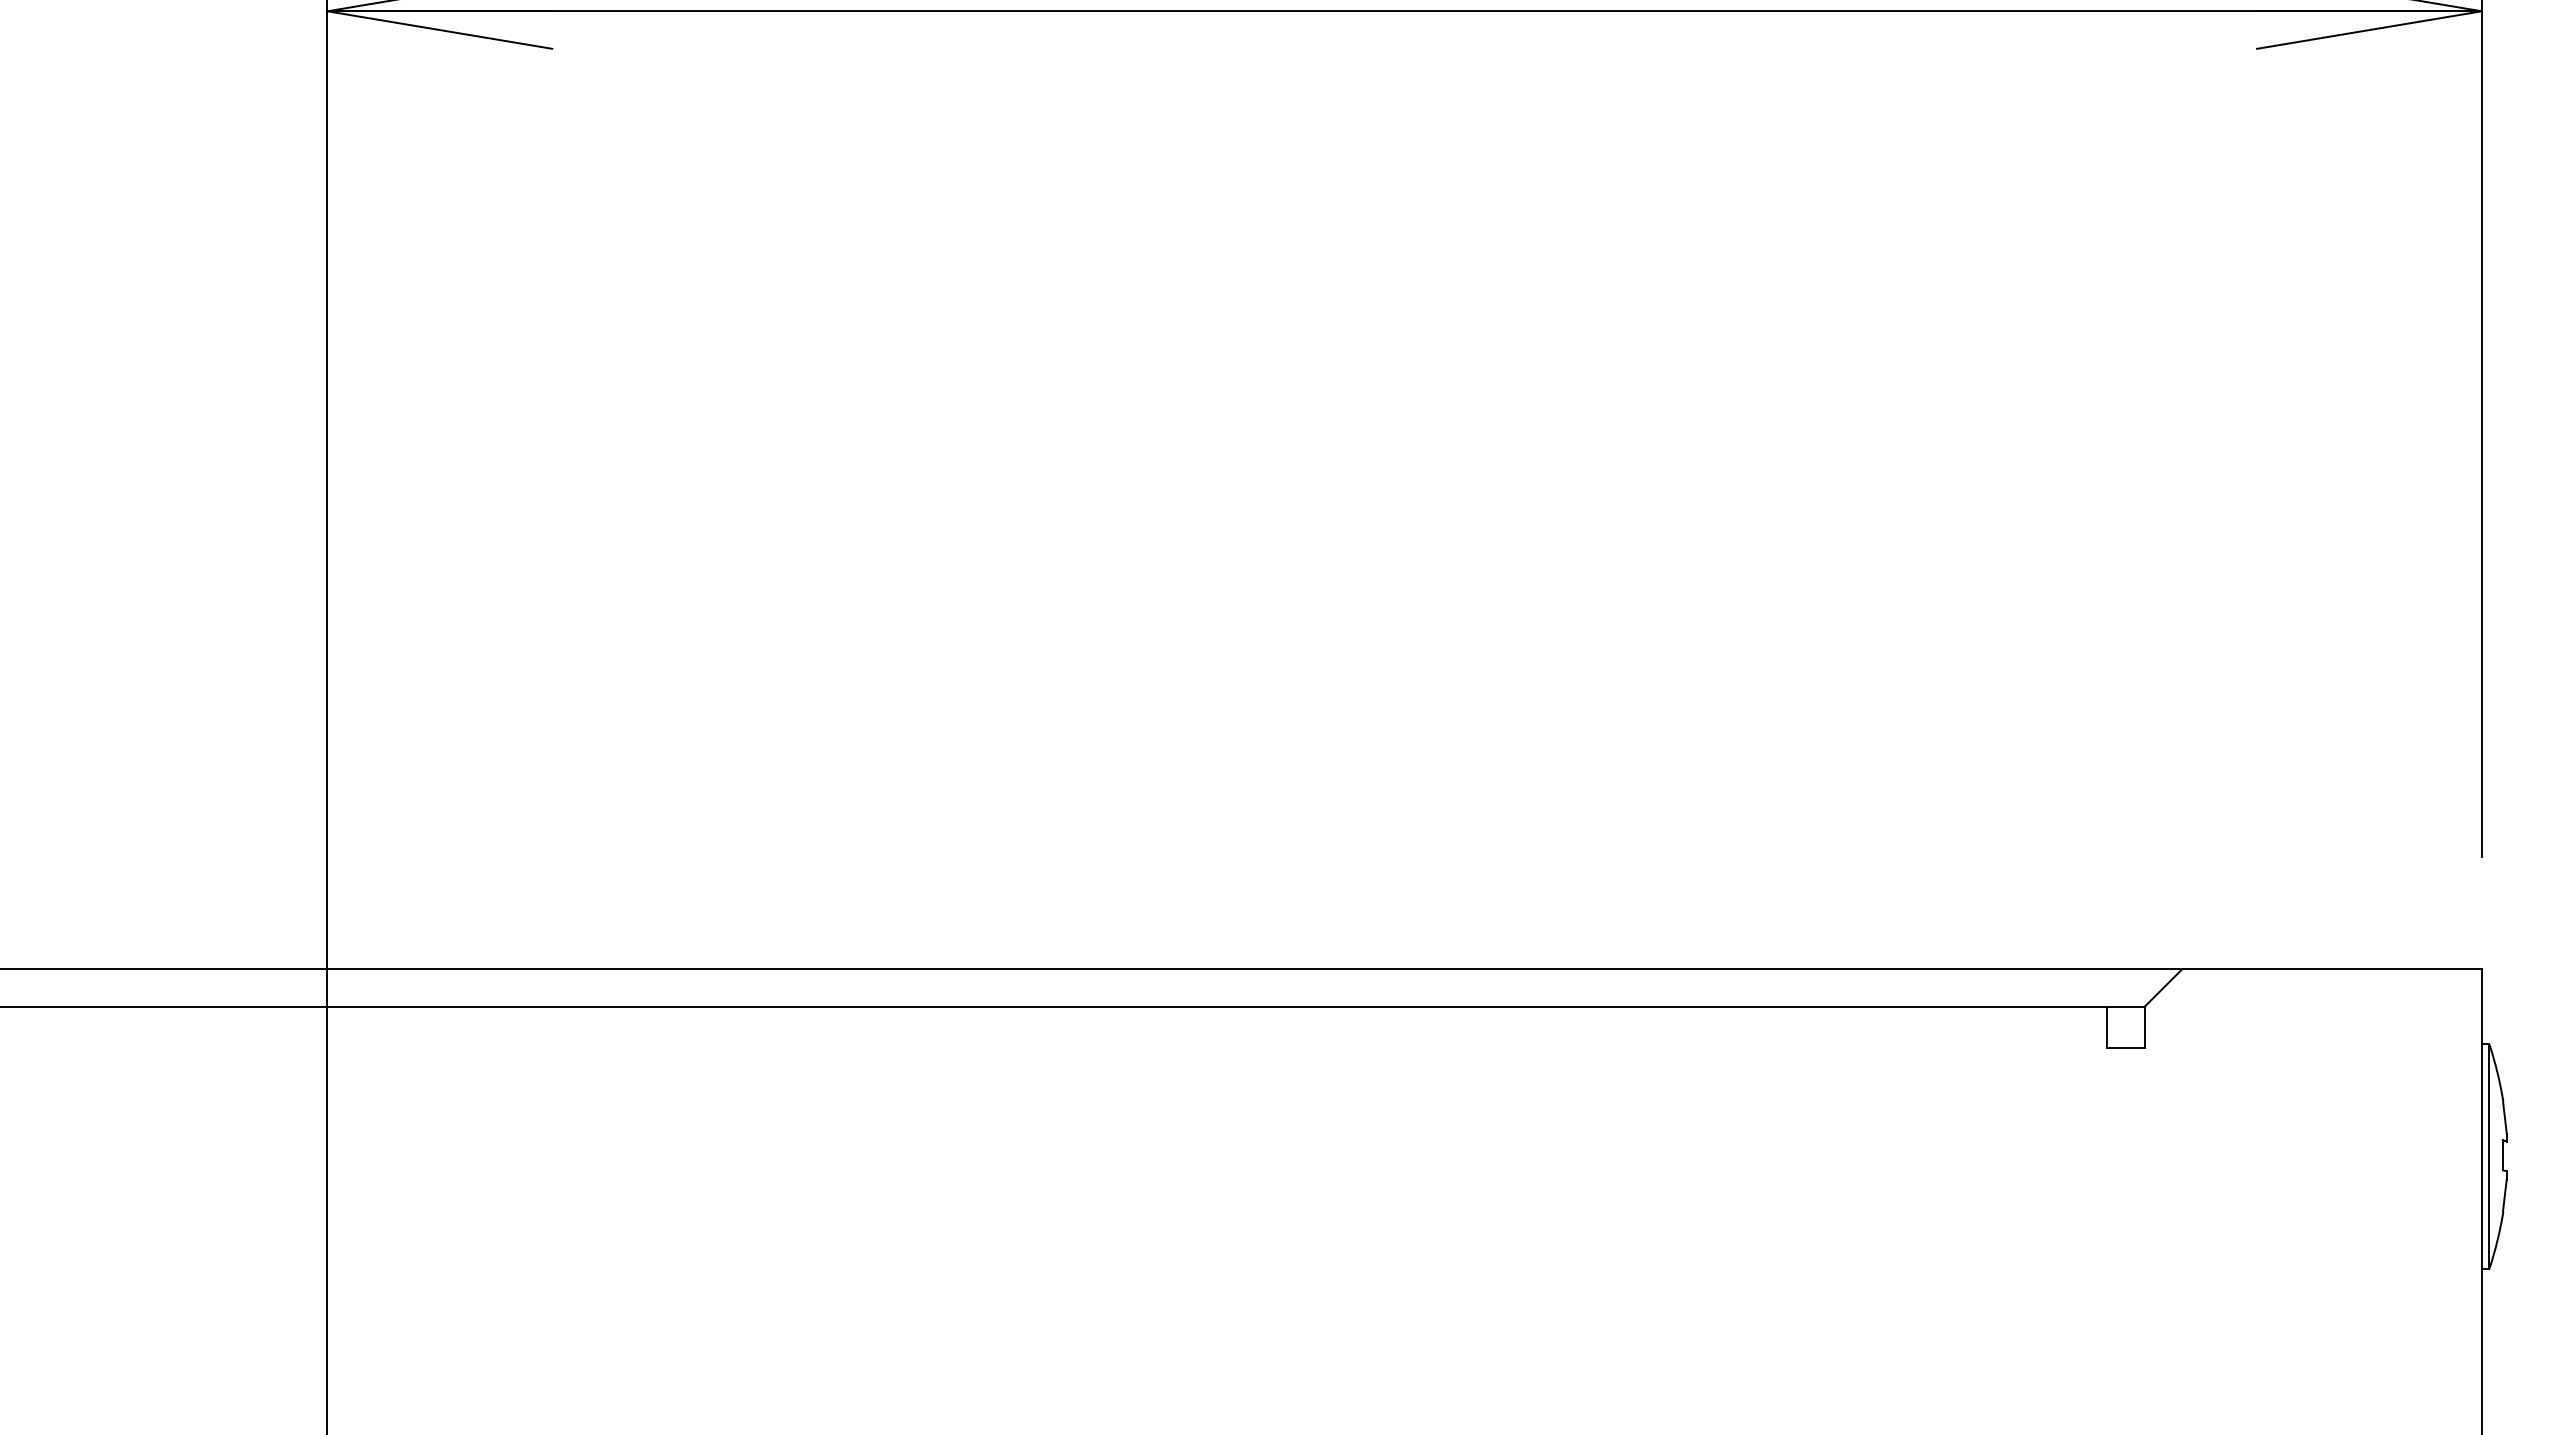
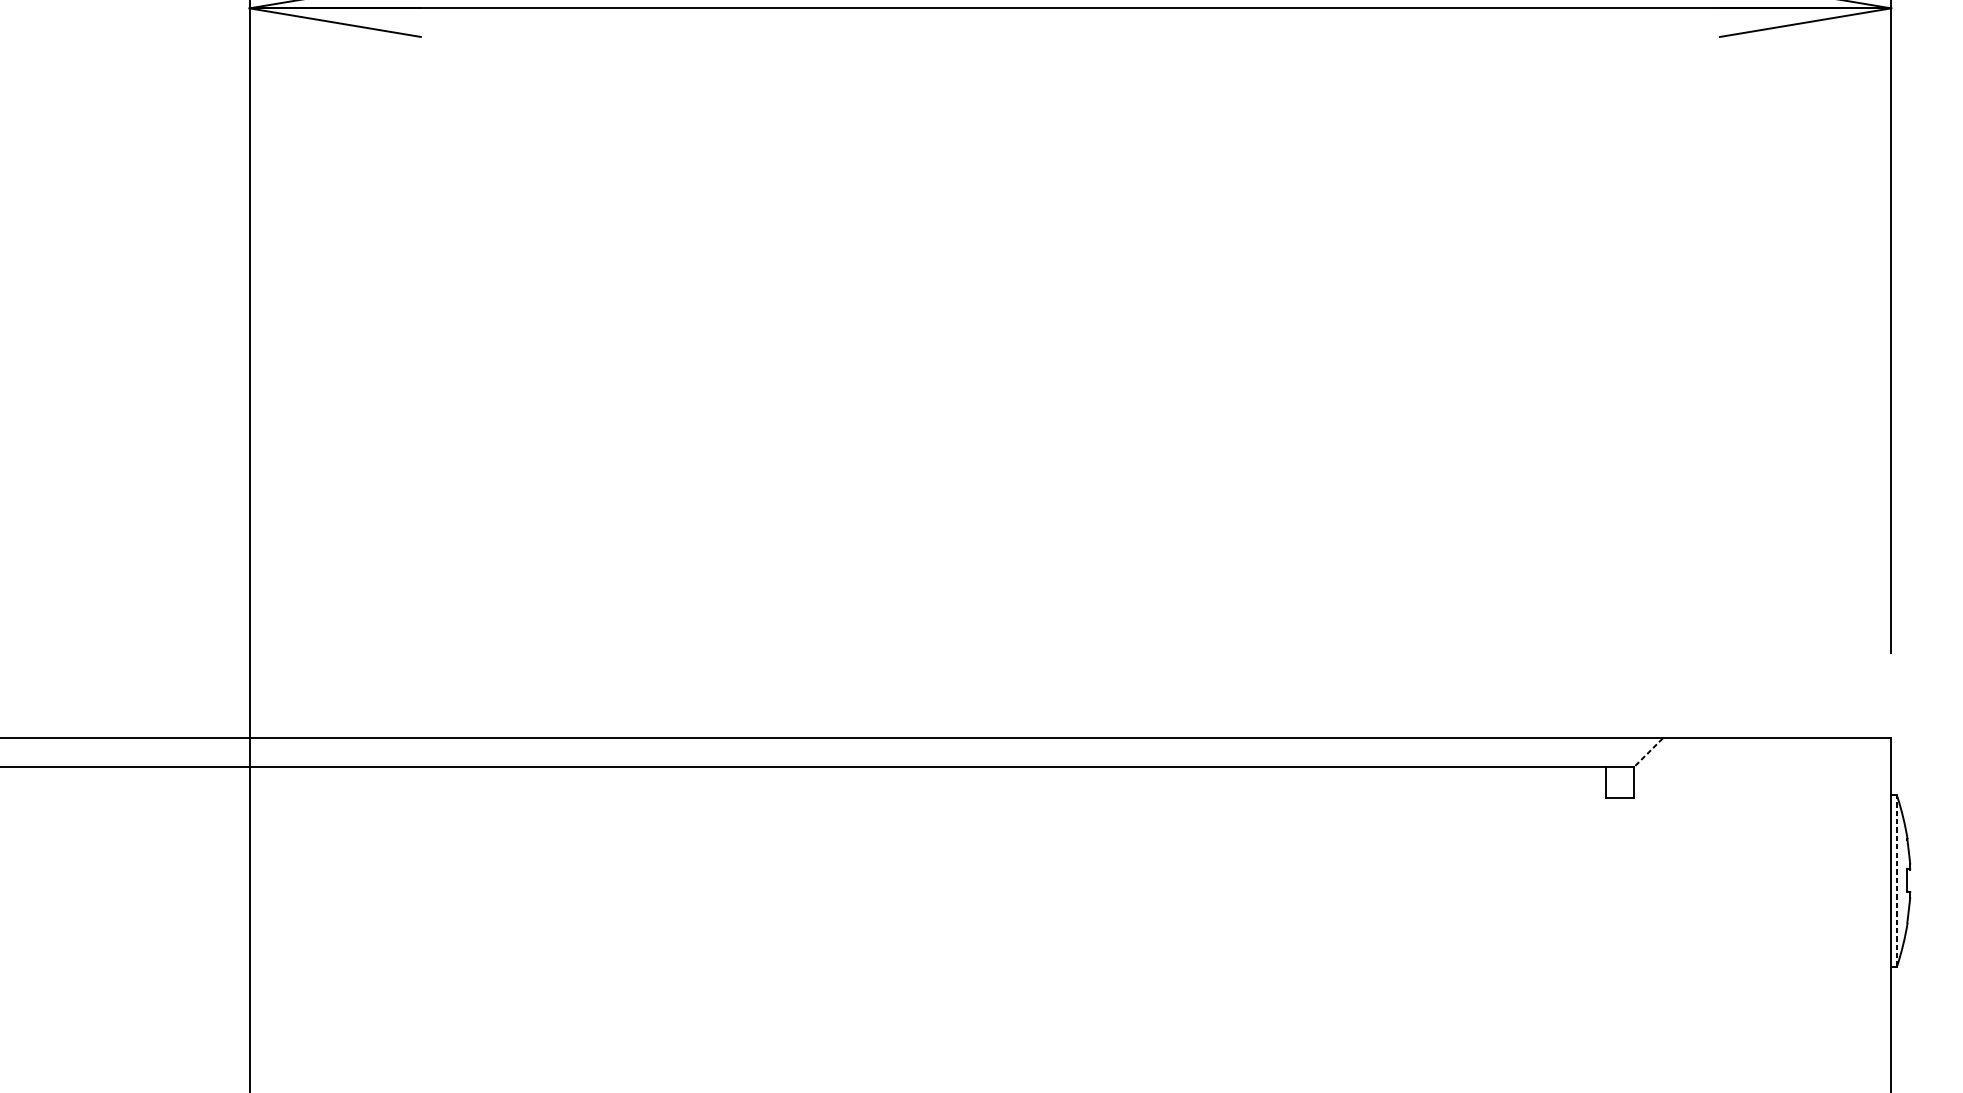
line: (2163, 988) -> (1648, 753), solid -> dashed
line: (2489, 1156) -> (1897, 881), solid -> dashed

